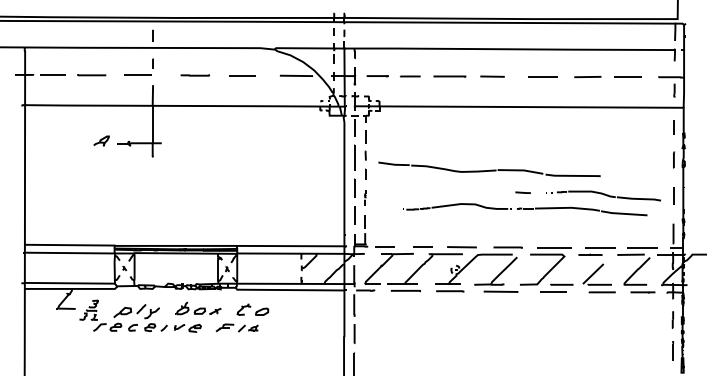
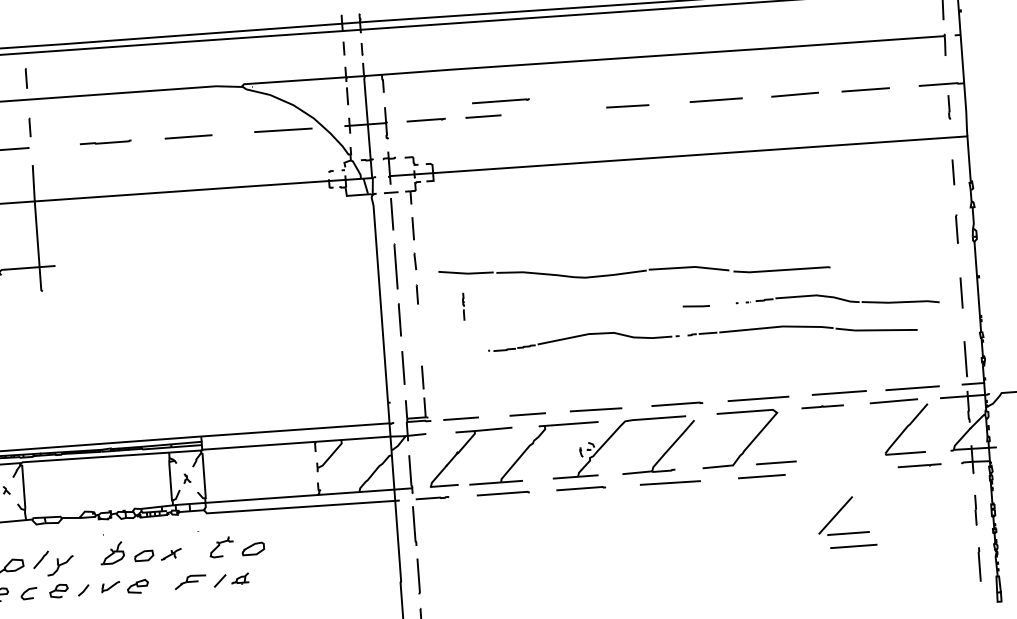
line: (449, 76) -> (500, 101), moved
line: (365, 197) -> (463, 305), moved
part: (598, 278) -> (845, 522), moved

